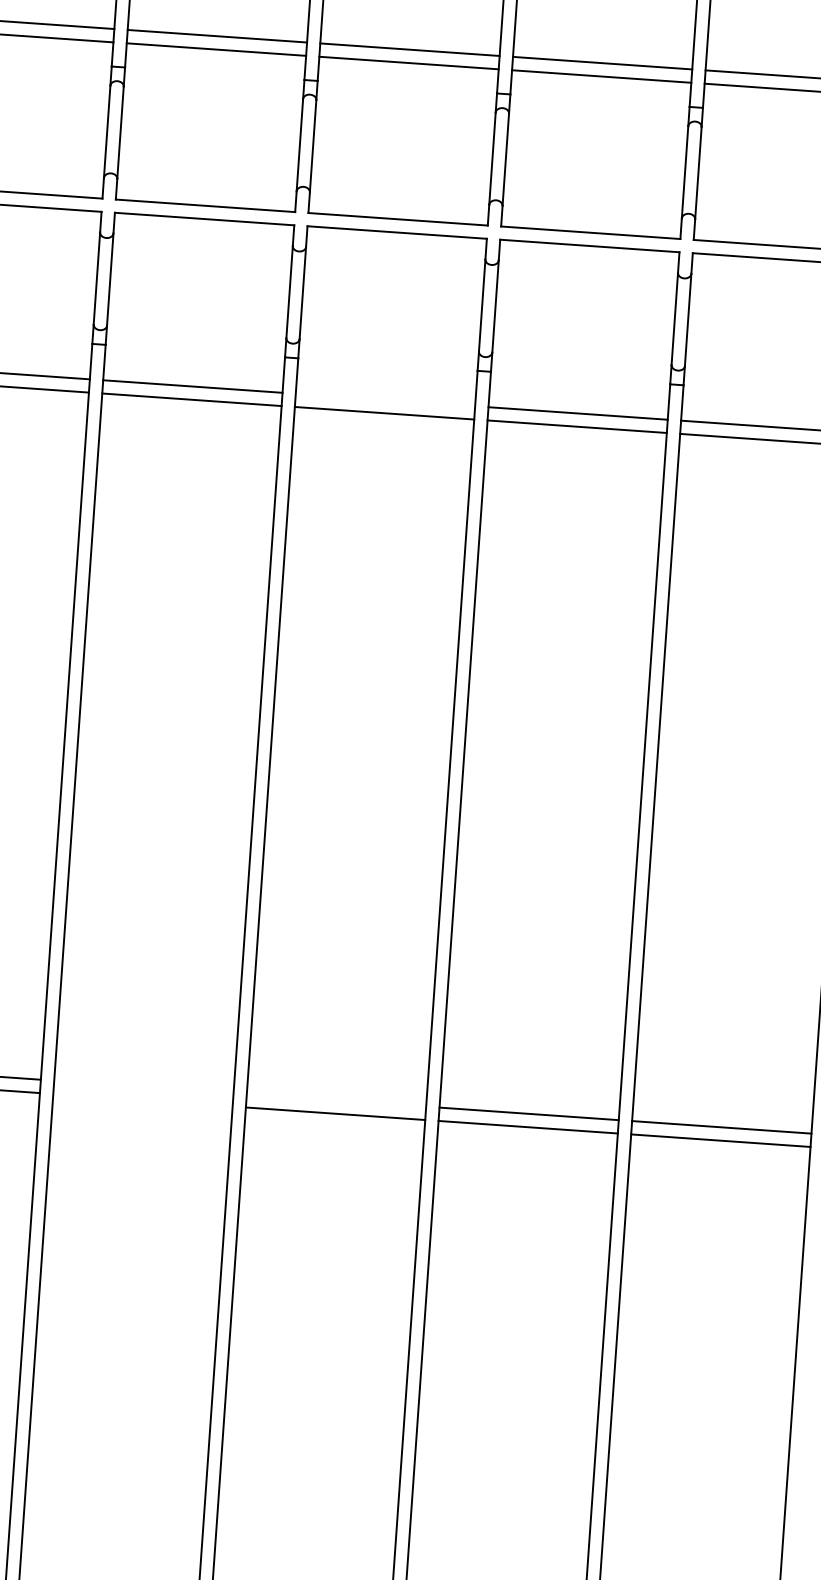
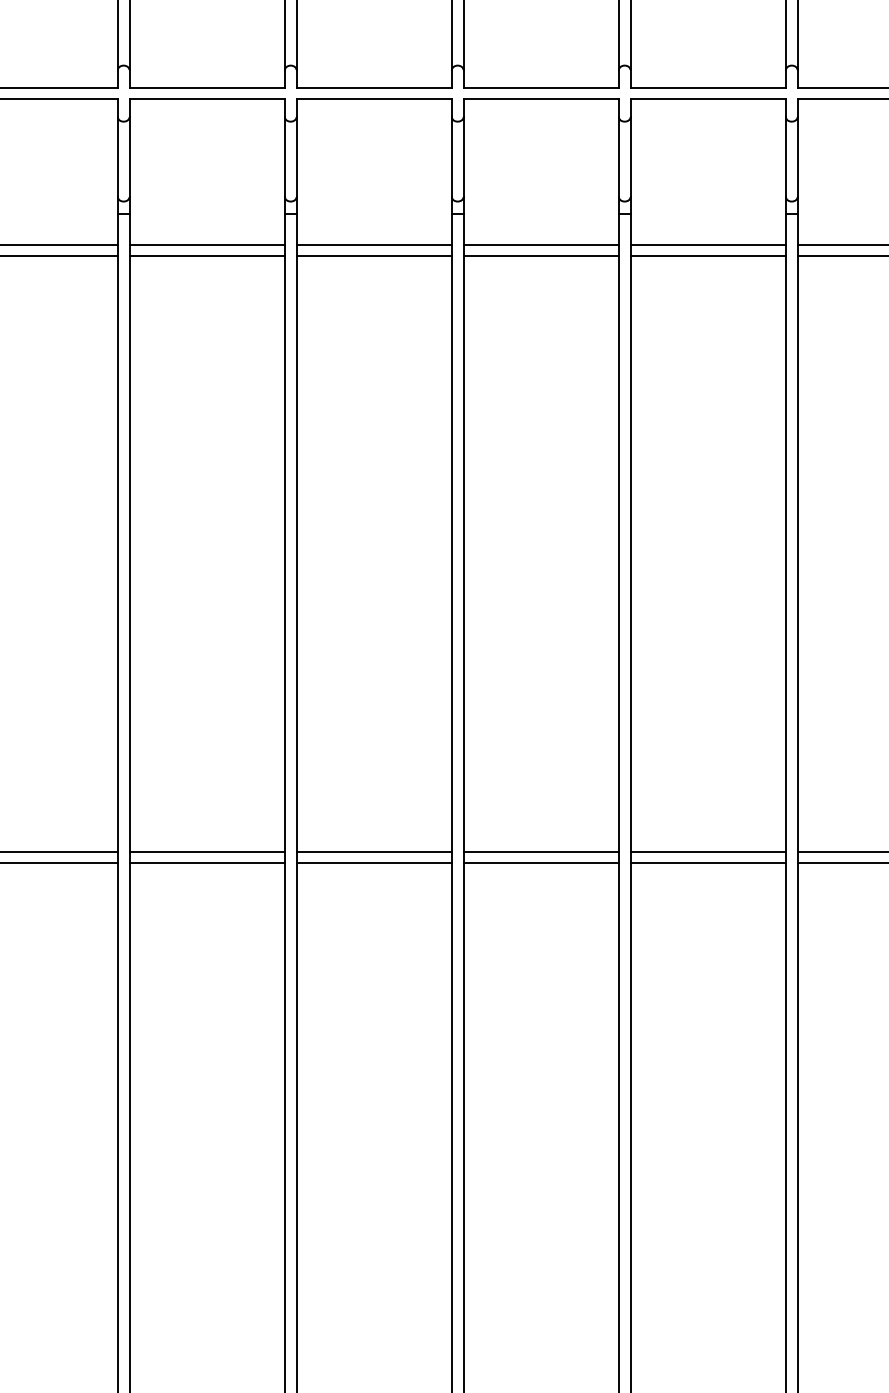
line: (384, 399) -> (540, 244), added
line: (144, 1086) -> (374, 851), added
line: (335, 1099) -> (540, 851), added
line: (143, 1100) -> (374, 863), added

